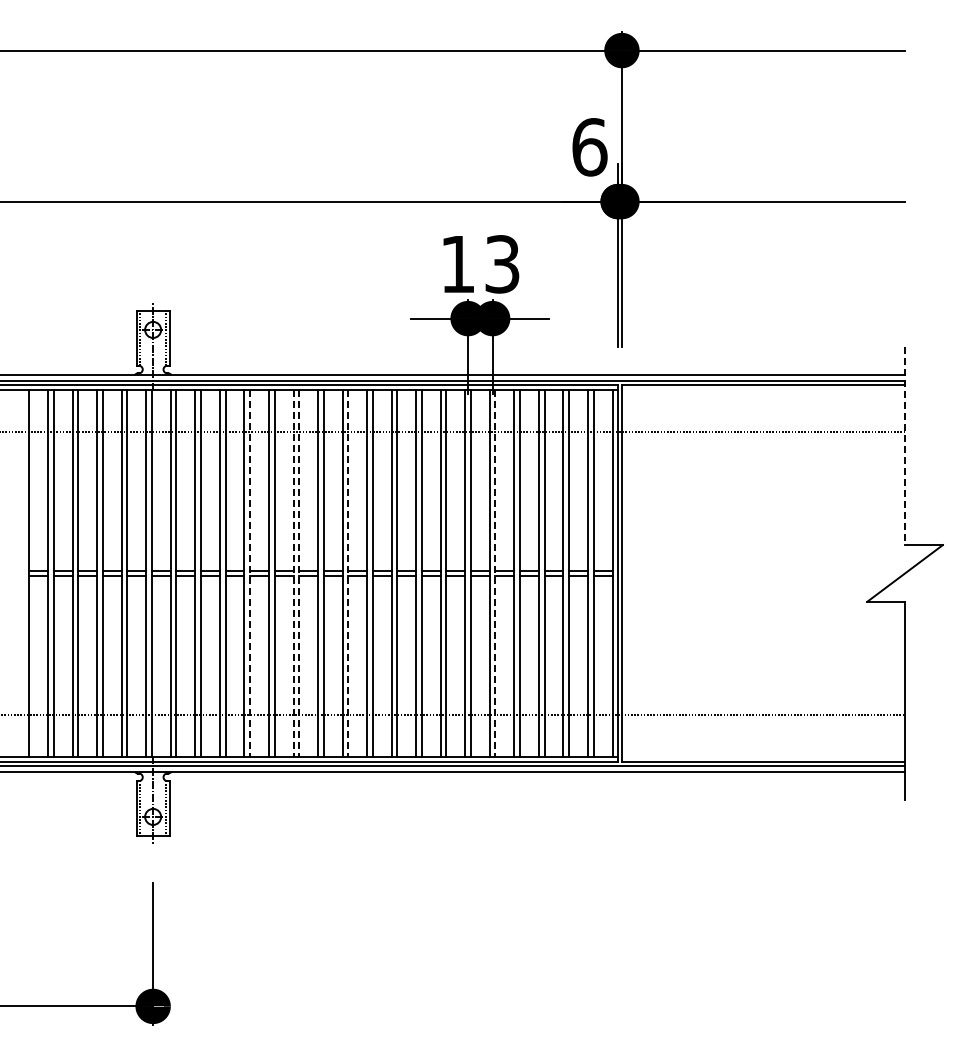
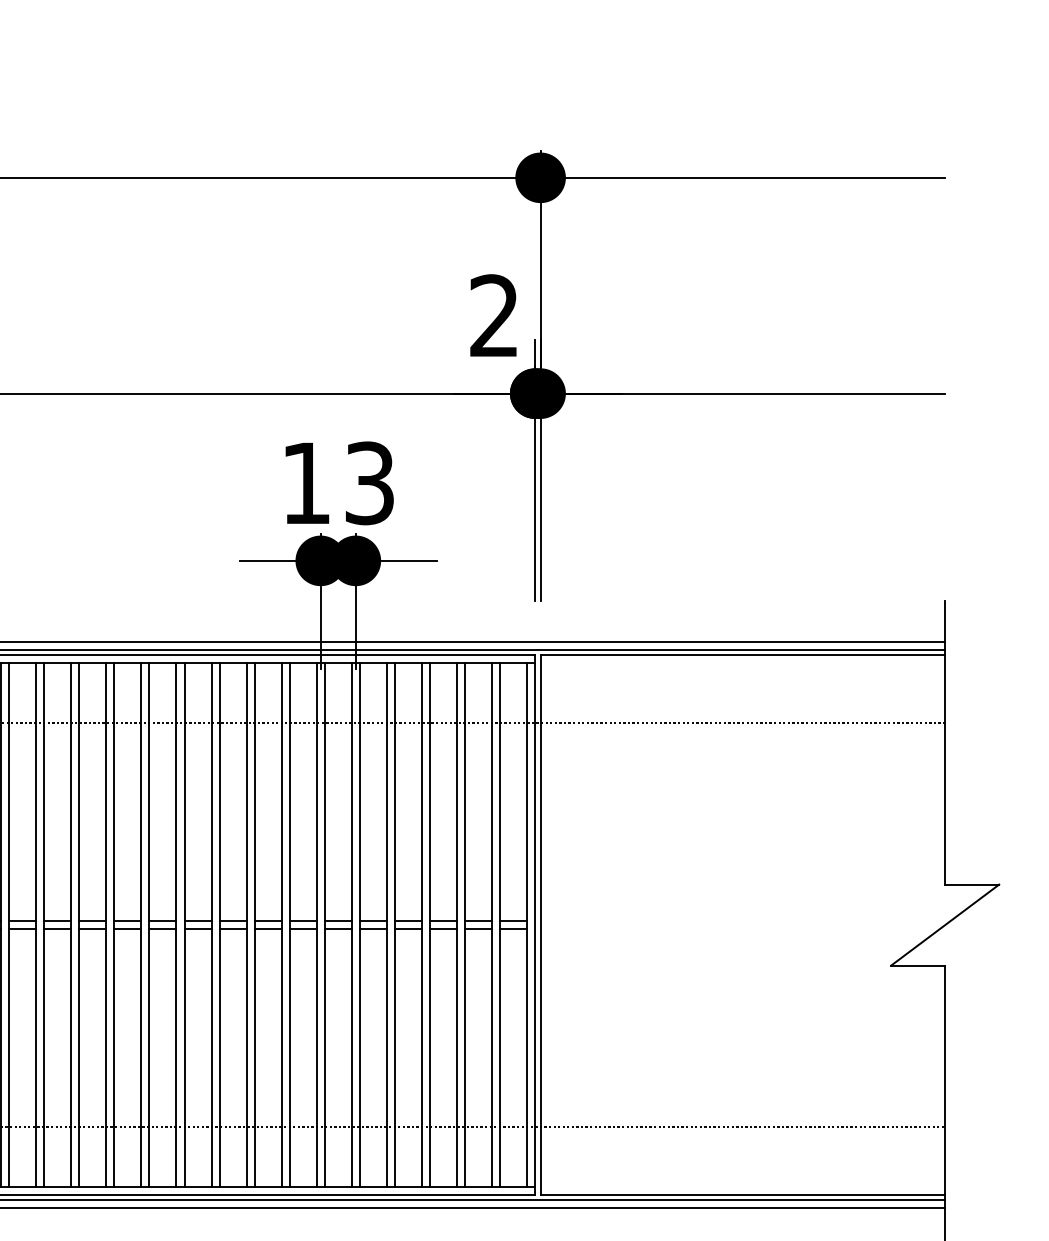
text: (589, 147) -> (494, 316), 6 -> 2
line: (905, 446) -> (945, 743), dashed -> solid
line: (250, 573) -> (9, 925), dashed -> solid
line: (293, 573) -> (71, 925), dashed -> solid
line: (299, 573) -> (79, 925), dashed -> solid
line: (348, 573) -> (149, 925), dashed -> solid
line: (495, 573) -> (359, 925), dashed -> solid

